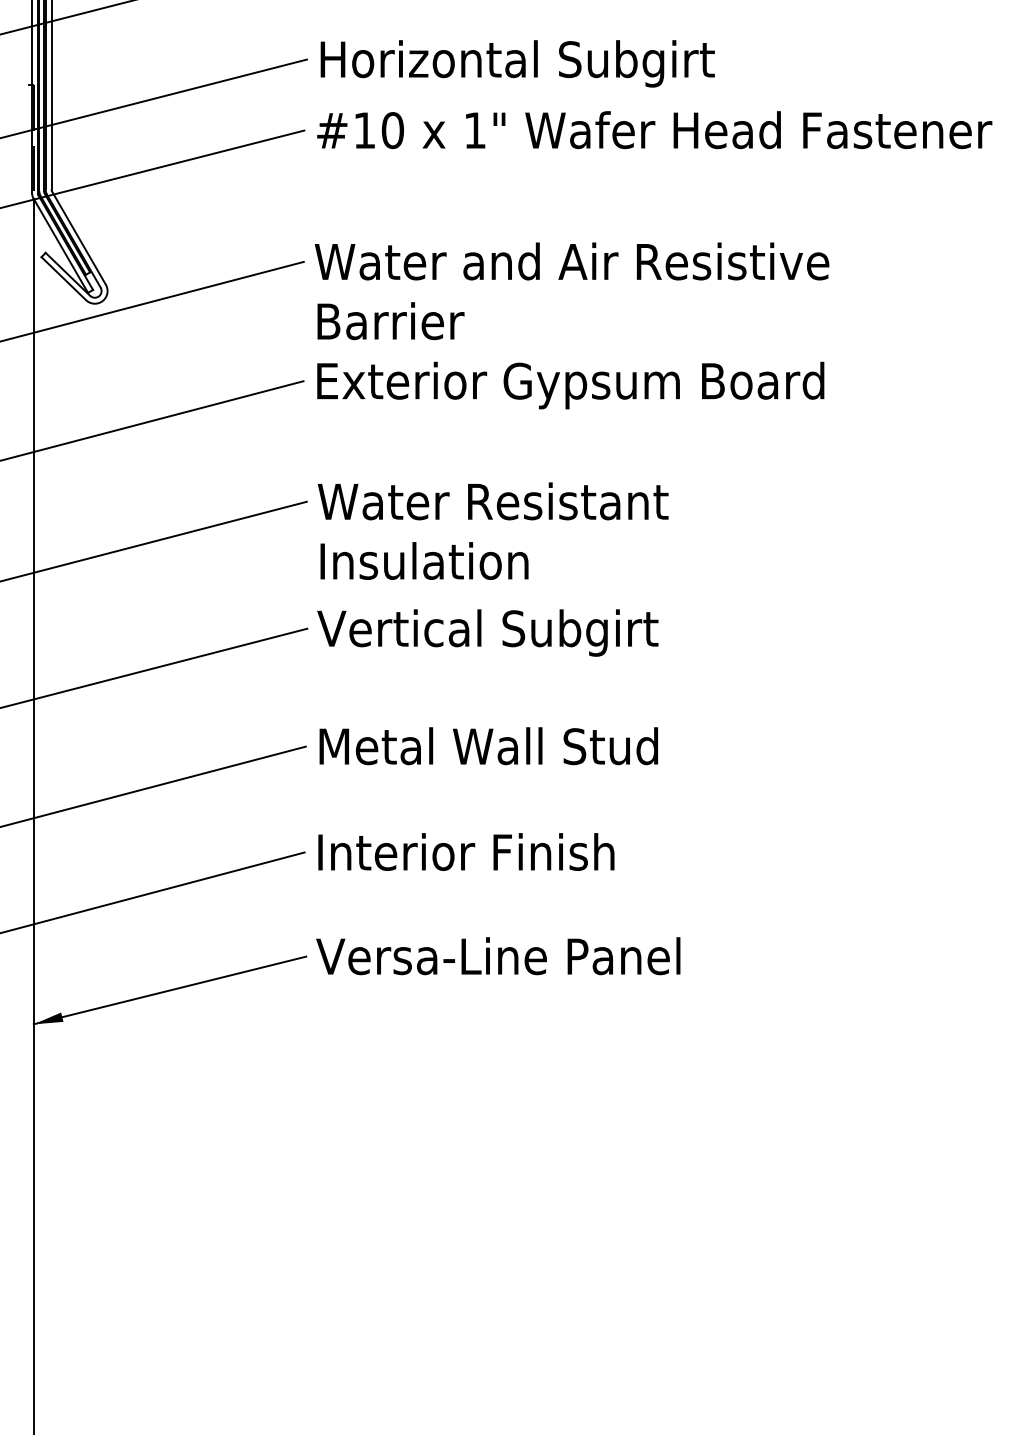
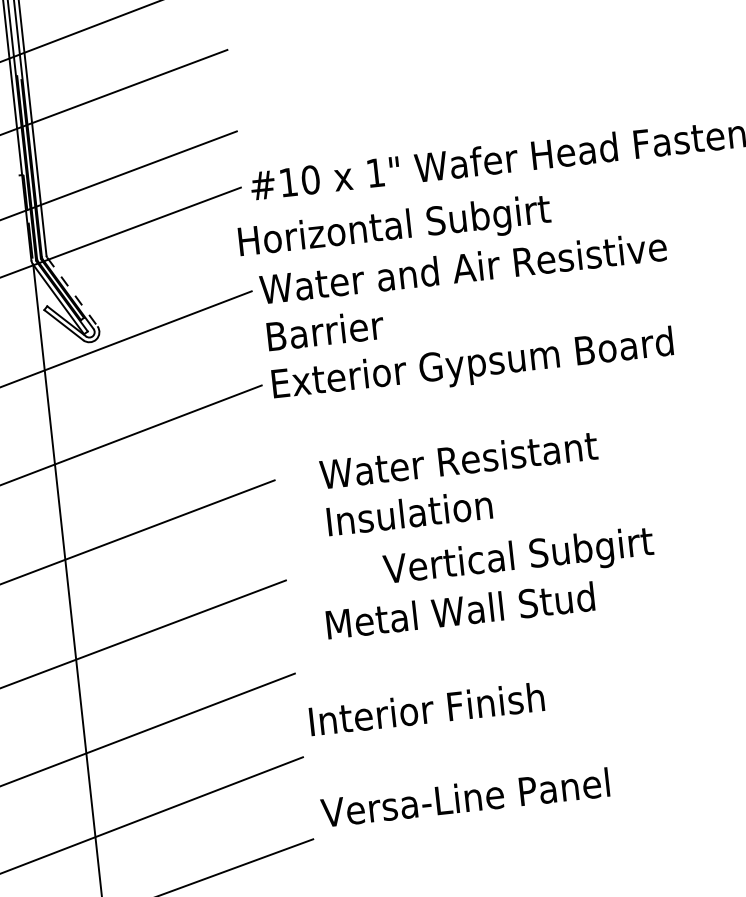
text: (517, 63) -> (394, 228), moved
line: (79, 238) -> (72, 292), solid -> dashed
text: (492, 530) -> (460, 483), moved
text: (487, 632) -> (518, 558), moved
text: (488, 746) -> (460, 610), moved
text: (466, 851) -> (426, 708), moved
text: (498, 956) -> (465, 797), moved

